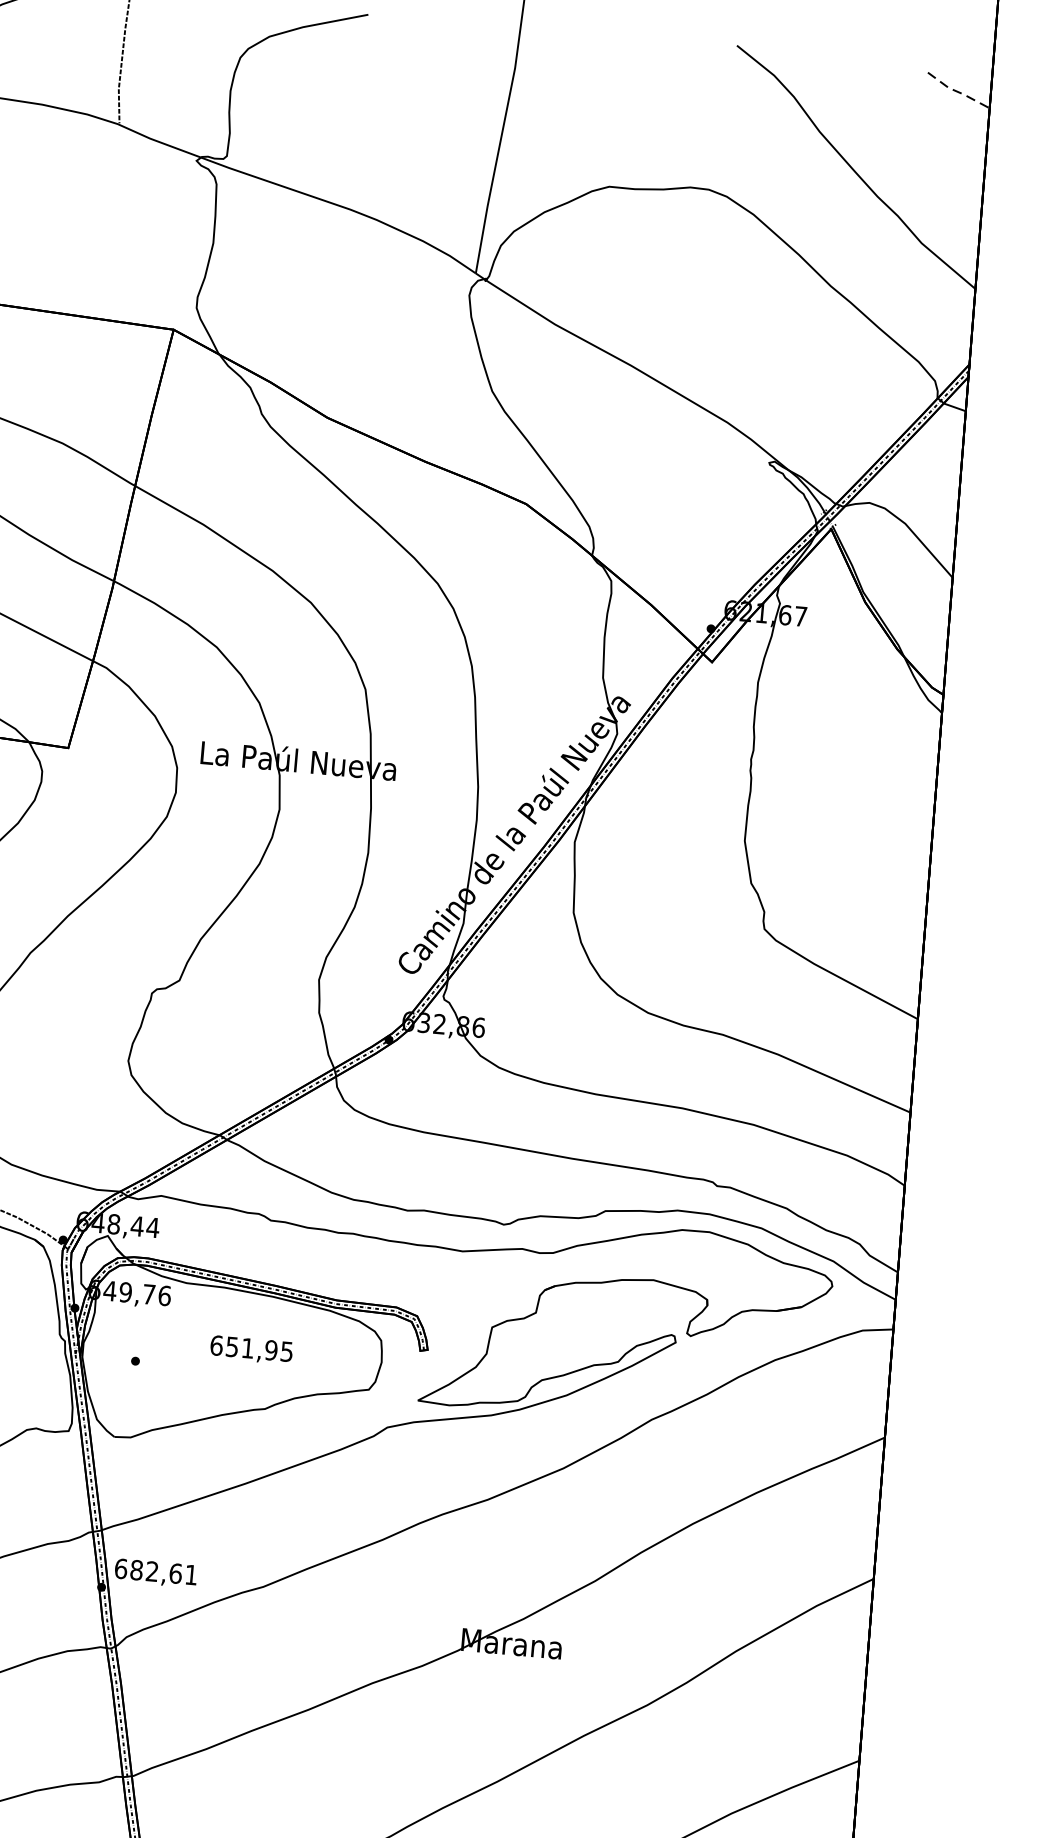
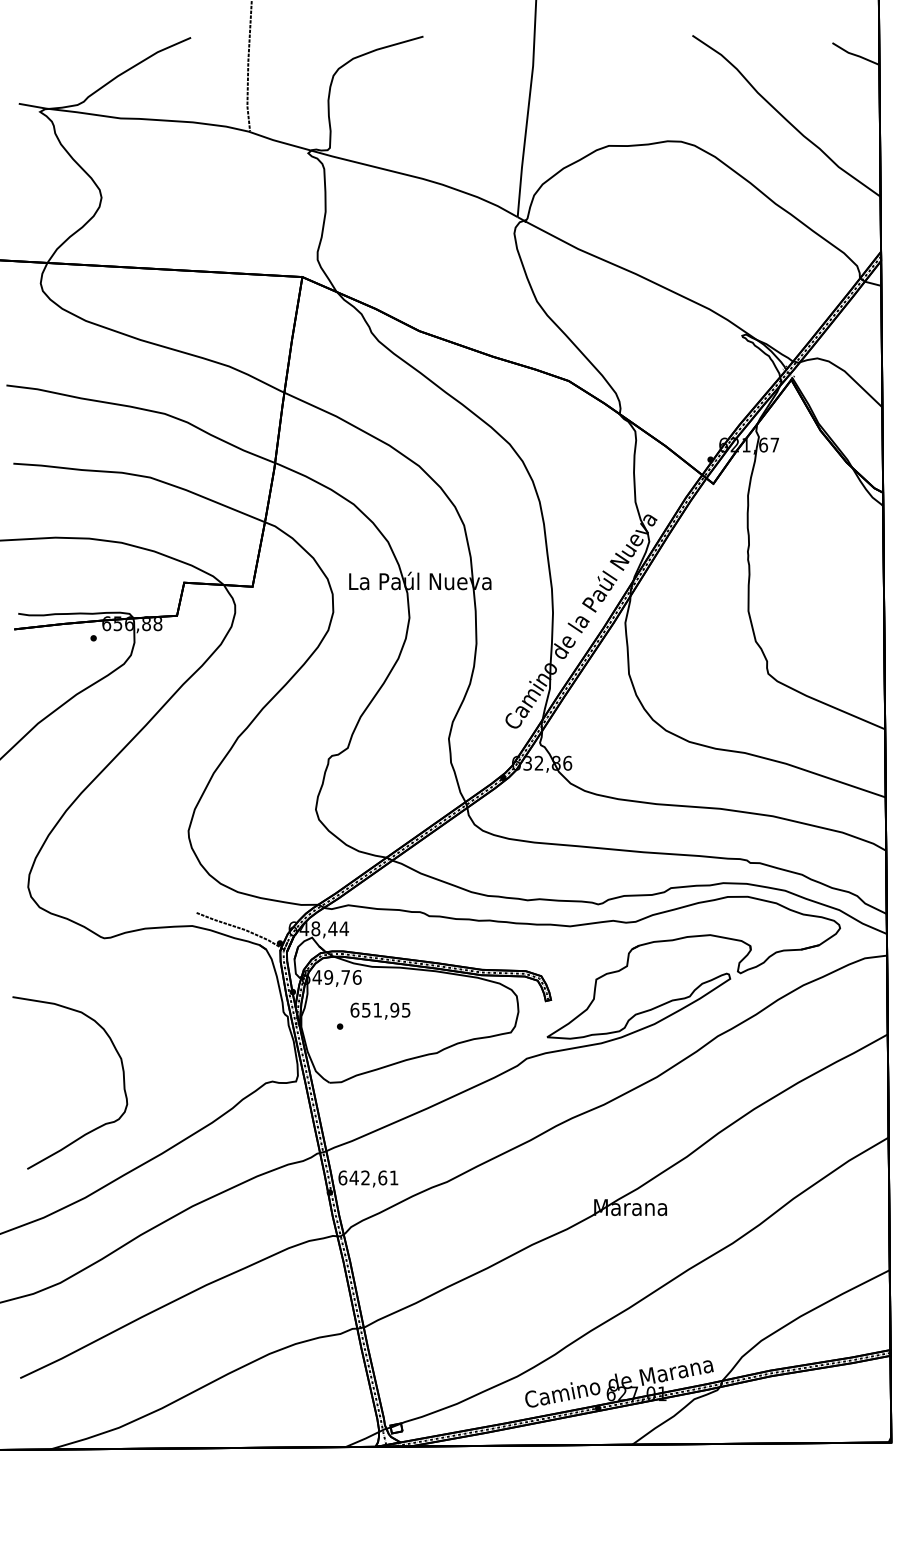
line: (958, 92) -> (855, 55), dashed -> solid
text: (251, 1349) -> (380, 1010), moved
text: (135, 1569) -> (353, 1177), 682,61 -> 642,61

